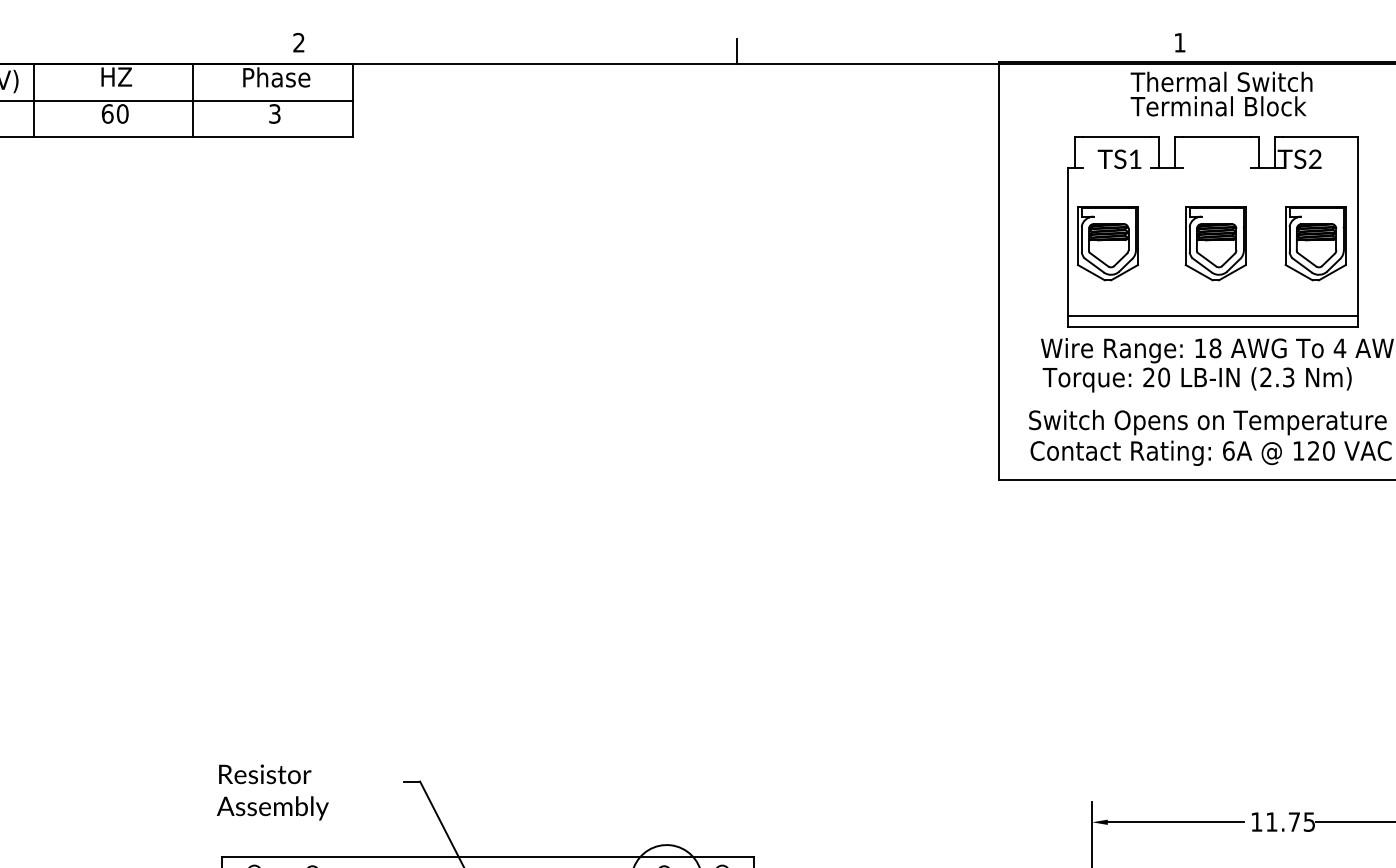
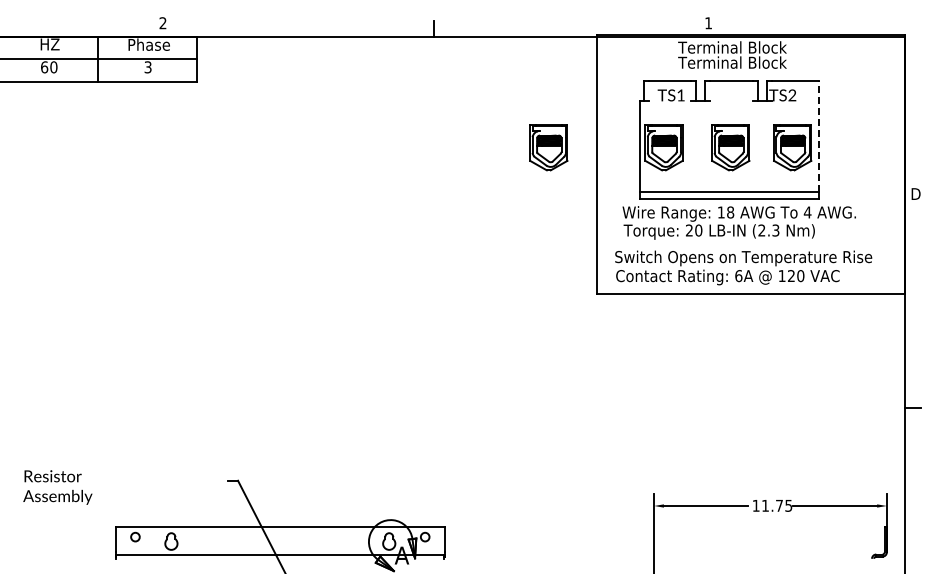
text: (1229, 81) -> (739, 47), Thermal Switch -> Terminal Block
line: (1357, 225) -> (818, 136), solid -> dashed
part: (921, 243) -> (548, 147), added
text: (272, 792) -> (57, 487), moved

